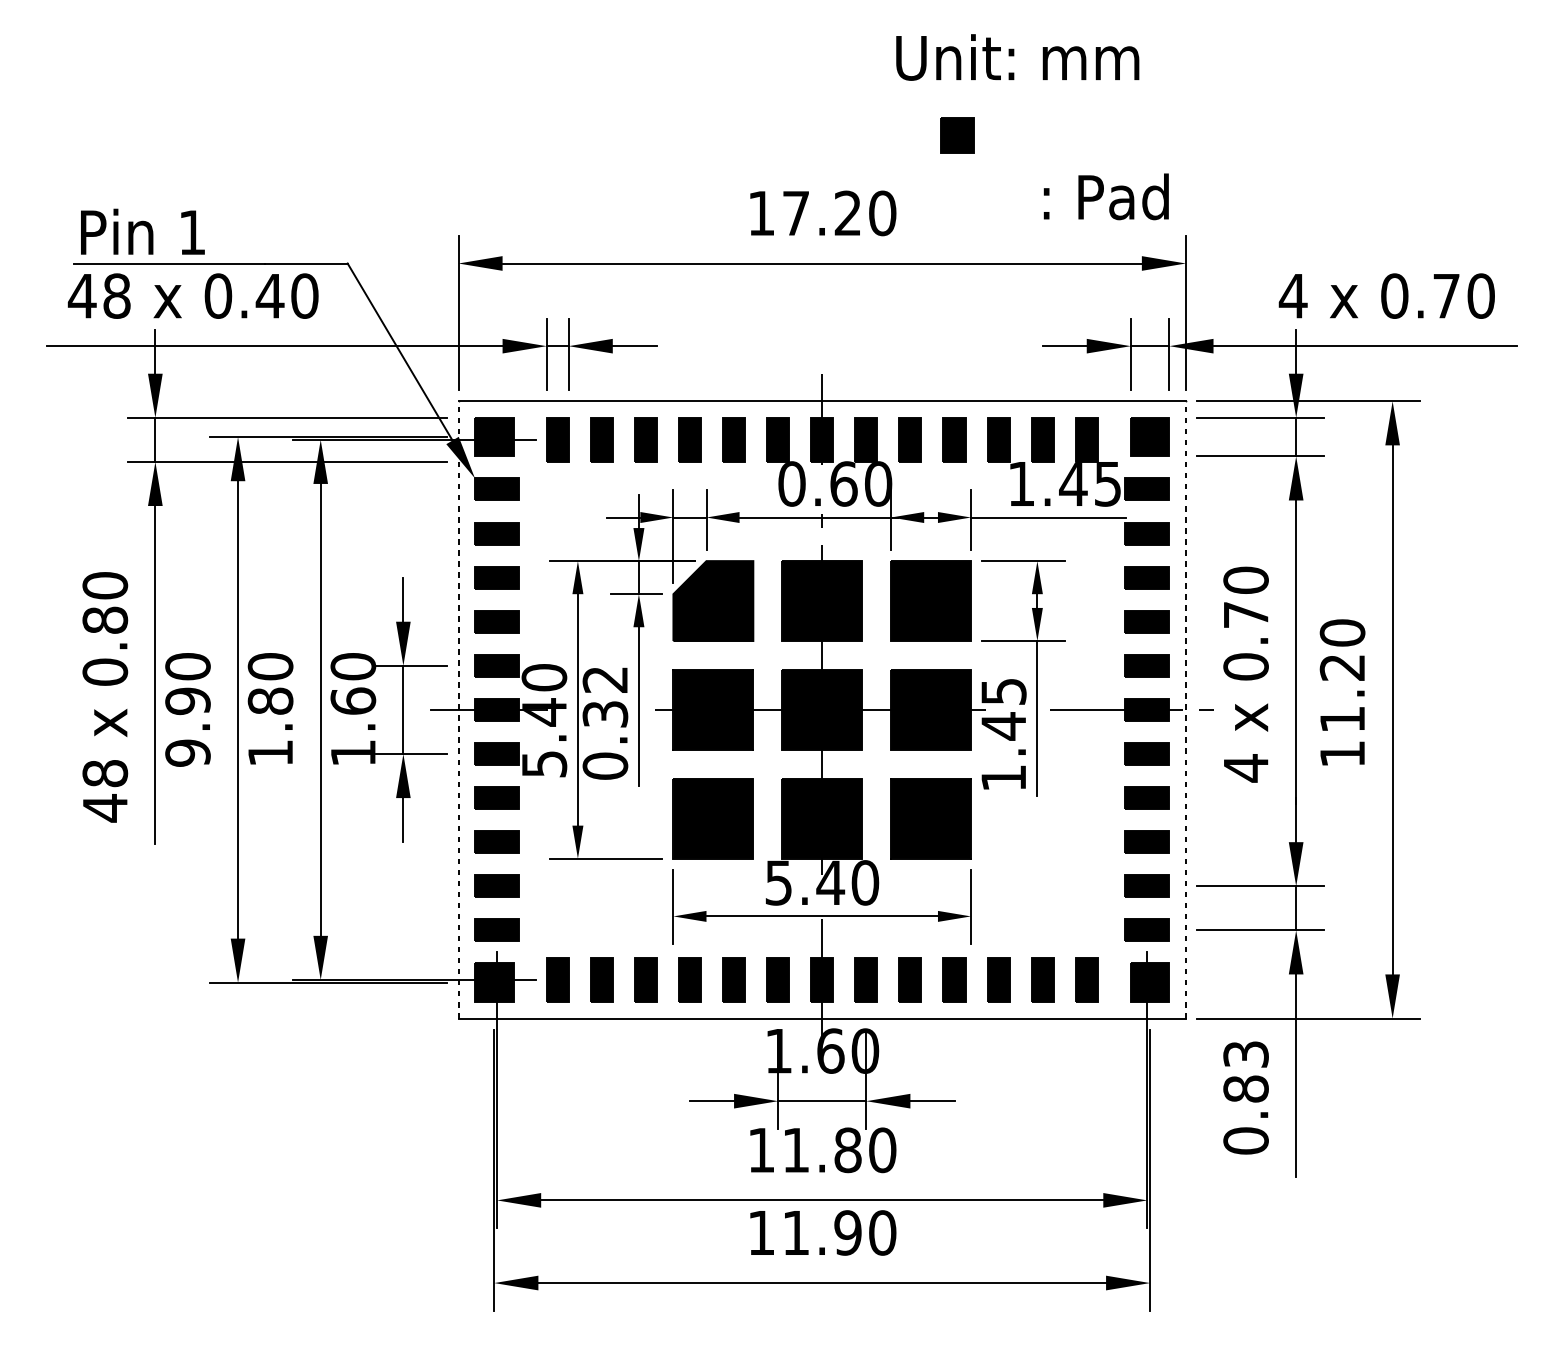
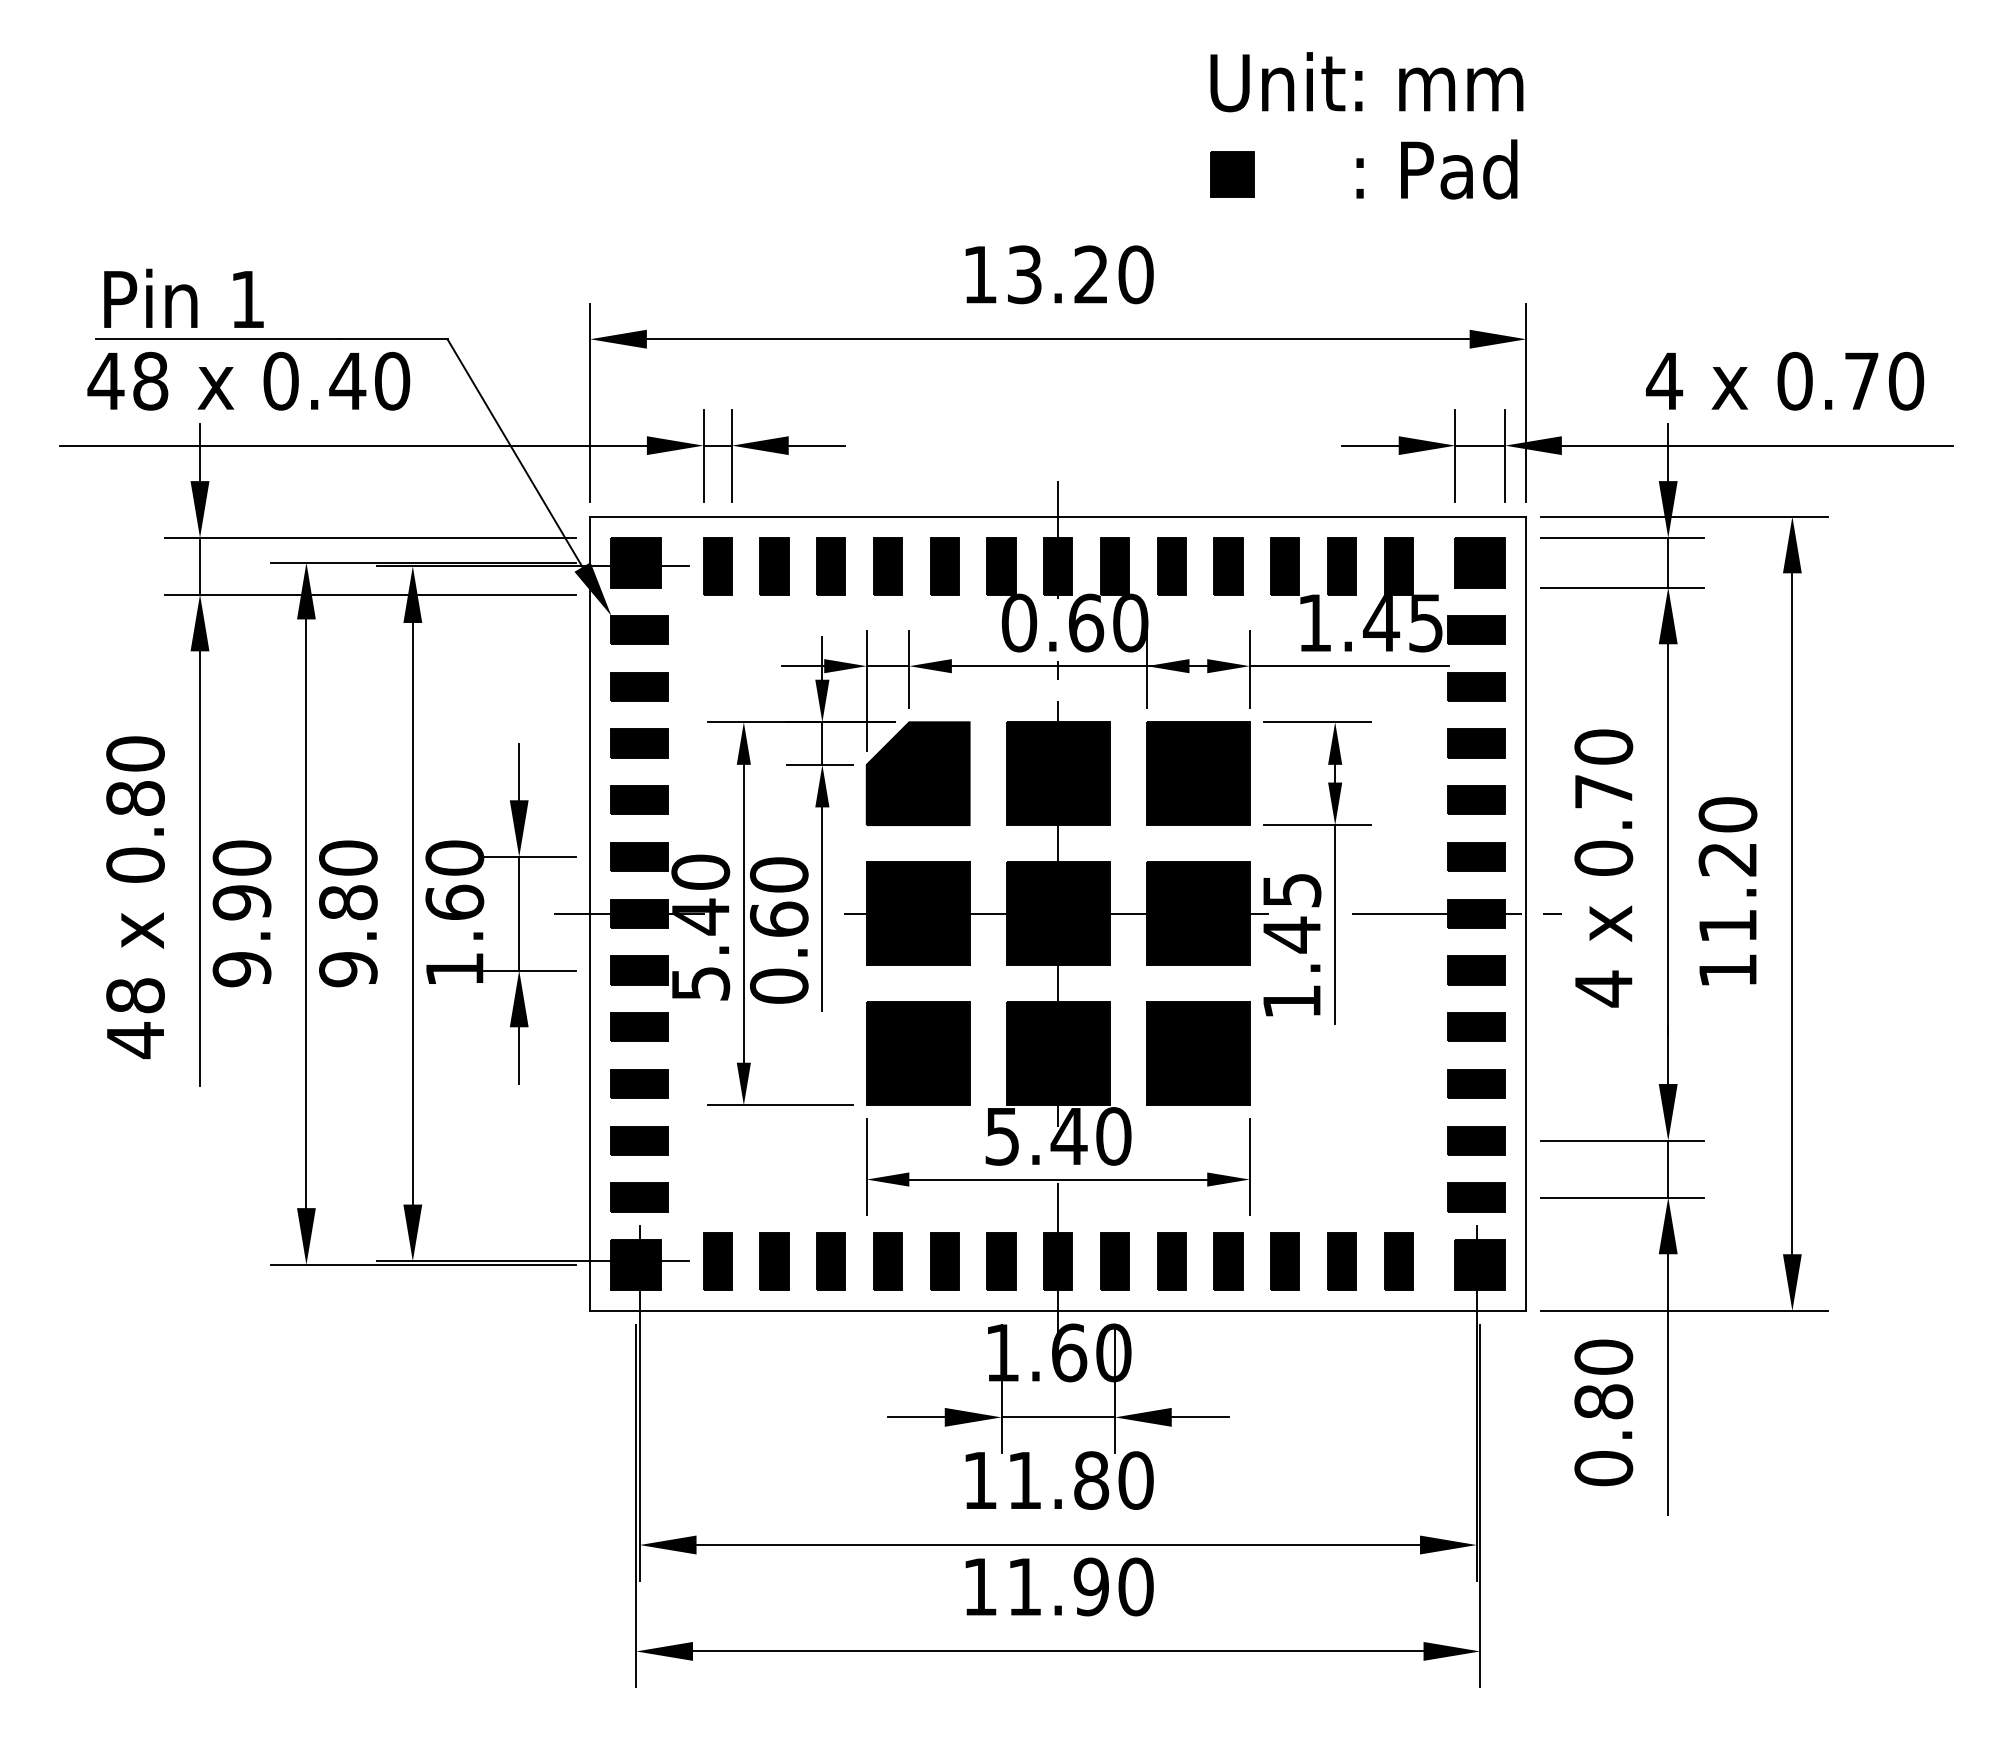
text: (1017, 57) -> (1366, 82), moved
text: (1106, 196) -> (1436, 169), moved
text: (795, 213) -> (1024, 274), 17.20 -> 13.20
text: (604, 696) -> (778, 896), 0.32 -> 0.60
line: (458, 709) -> (590, 913), dashed -> solid
line: (1186, 709) -> (1526, 913), dashed -> solid
text: (270, 753) -> (348, 969), 1.80 -> 9.80
text: (1245, 1053) -> (1603, 1356), 0.83 -> 0.80

